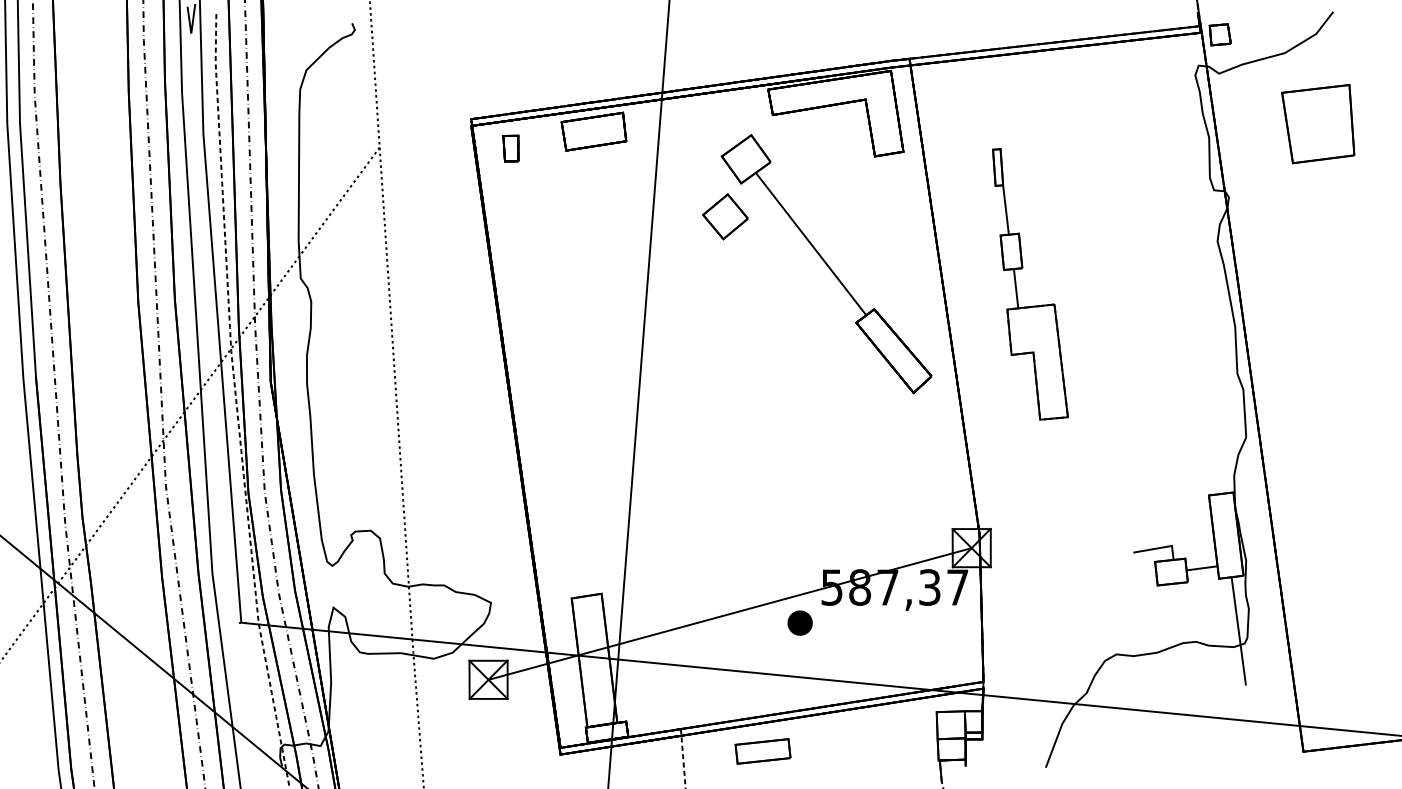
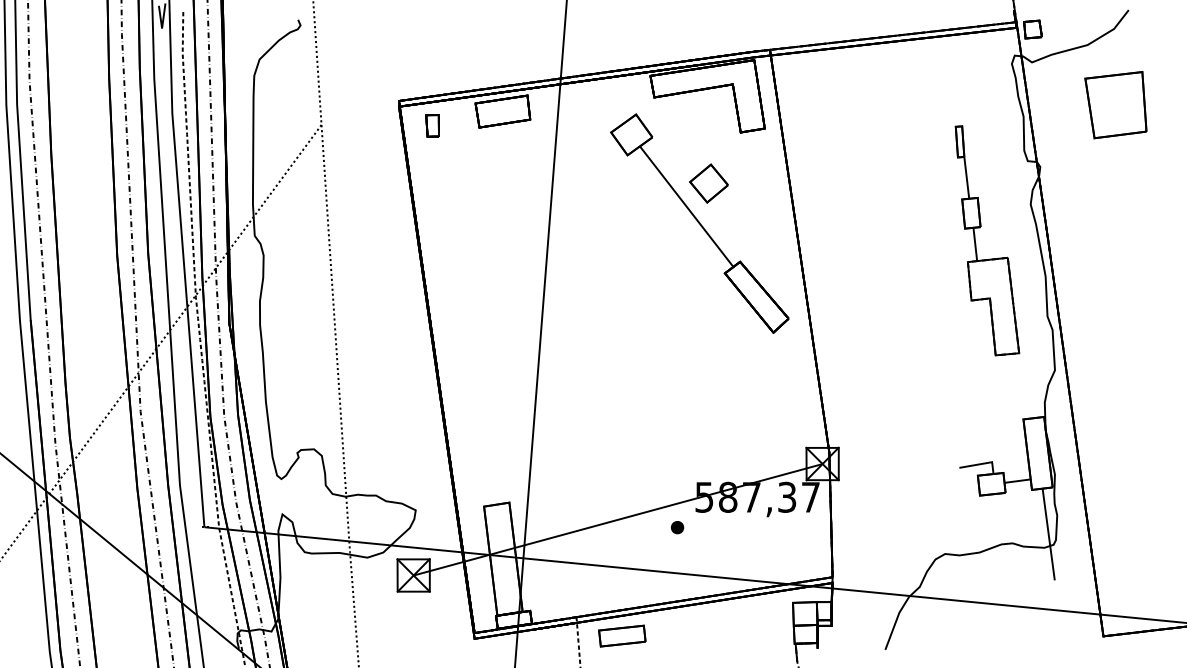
part: (725, 216) -> (709, 183), moved
part: (1017, 289) -> (976, 245), moved
part: (800, 623) -> (677, 527), size x0.62
part: (762, 751) -> (621, 636), moved

